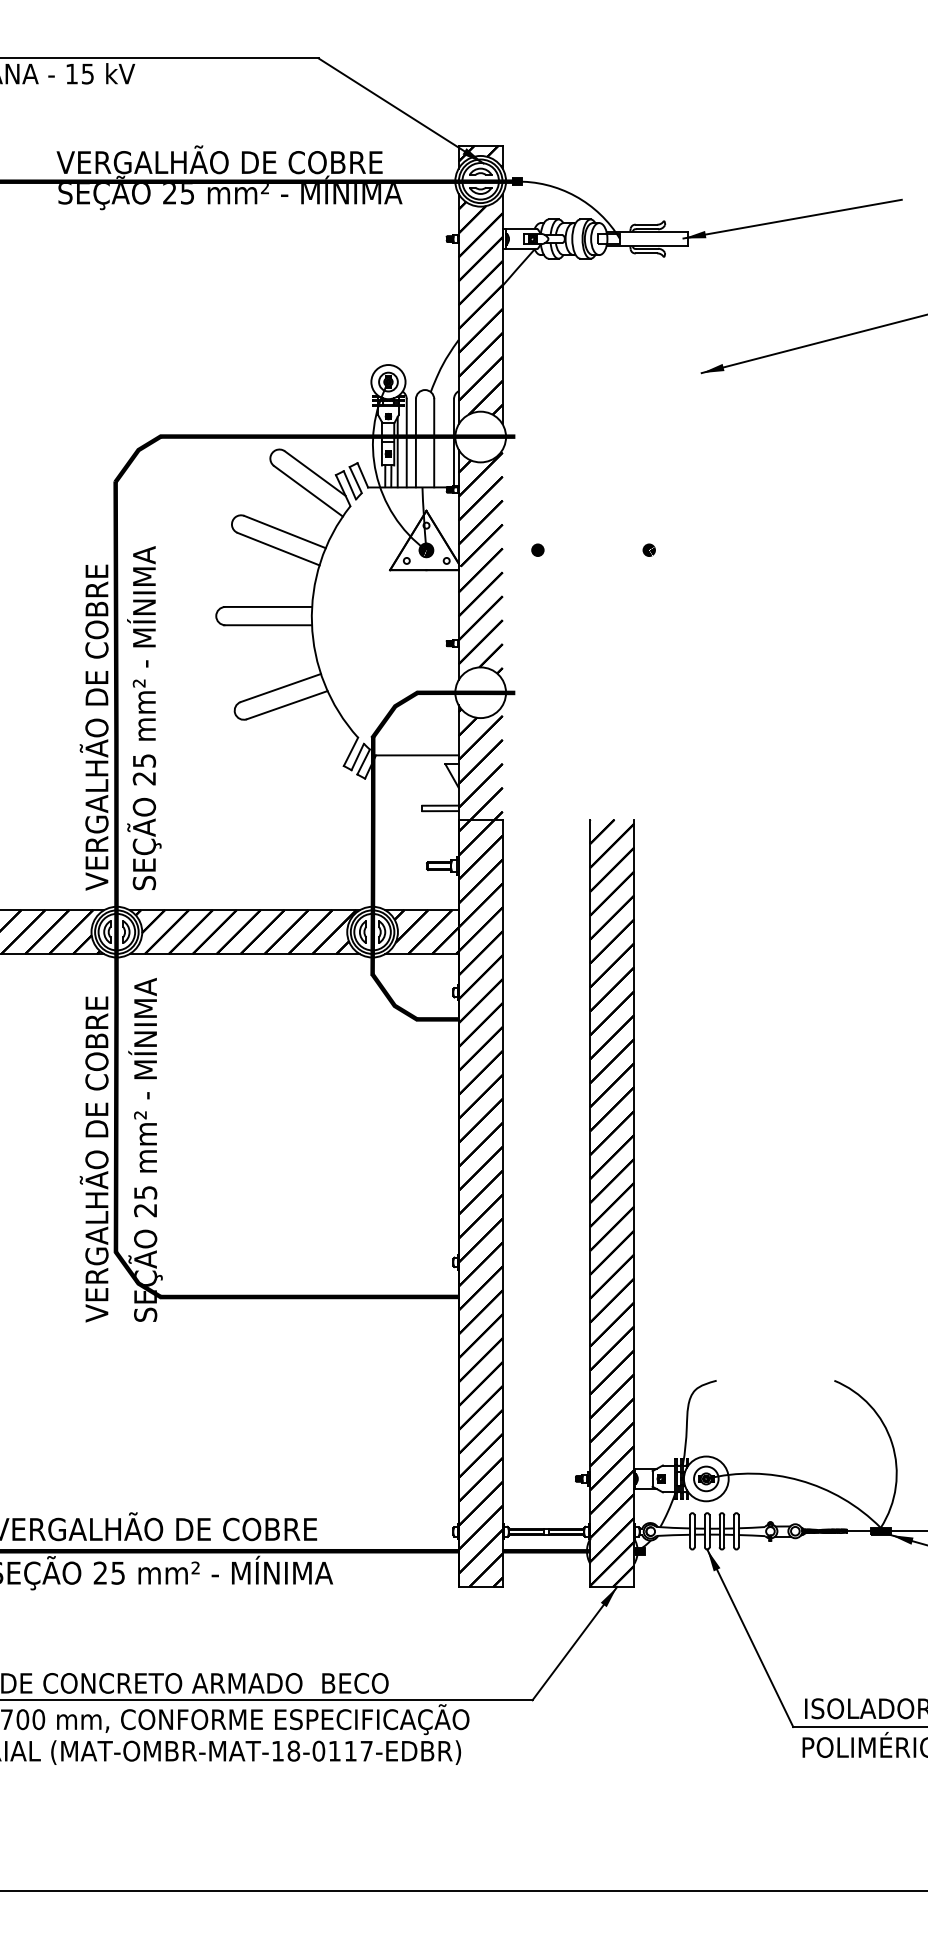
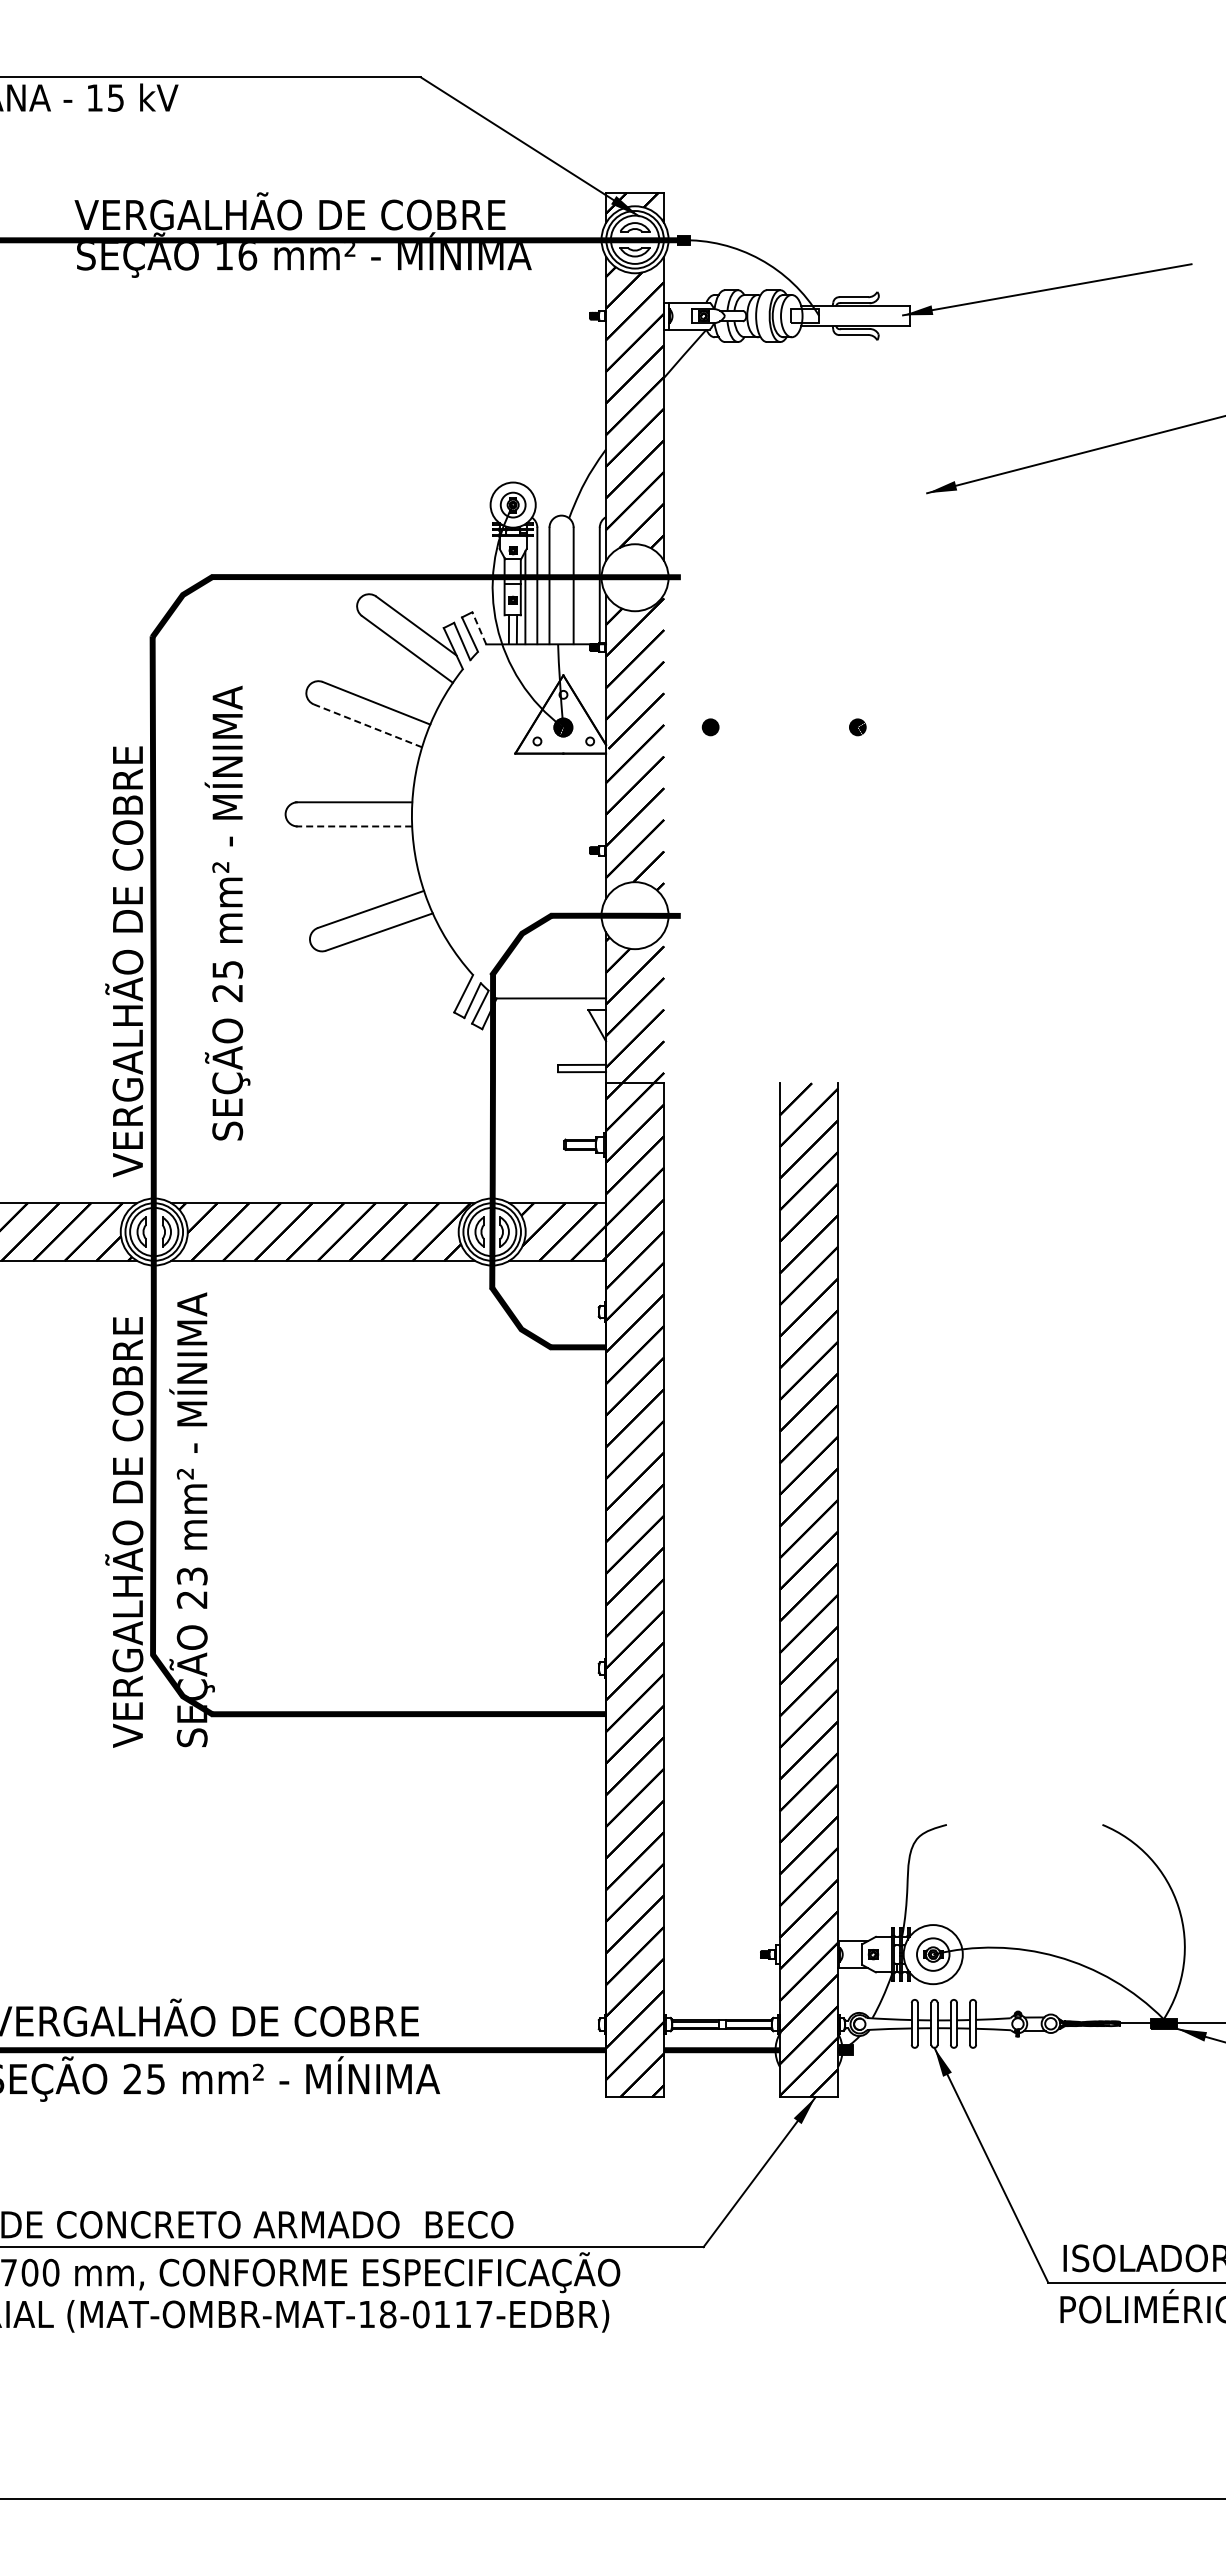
text: (179, 193) -> (236, 256), 25 -> 16
line: (362, 475) -> (479, 628), solid -> dashed
line: (278, 548) -> (367, 725), solid -> dashed
line: (267, 625) -> (353, 826), solid -> dashed
text: (144, 717) -> (227, 912), moved
text: (145, 1192) -> (191, 1575), 25 -> 23

